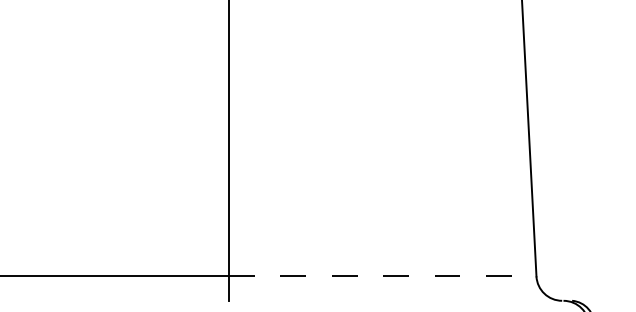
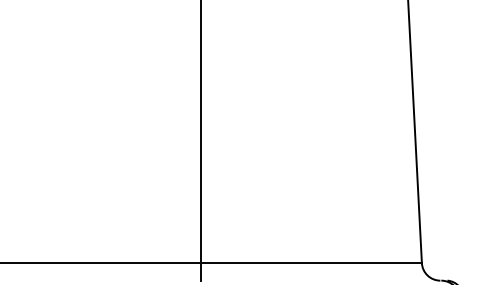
line: (382, 276) -> (311, 263), dashed -> solid

